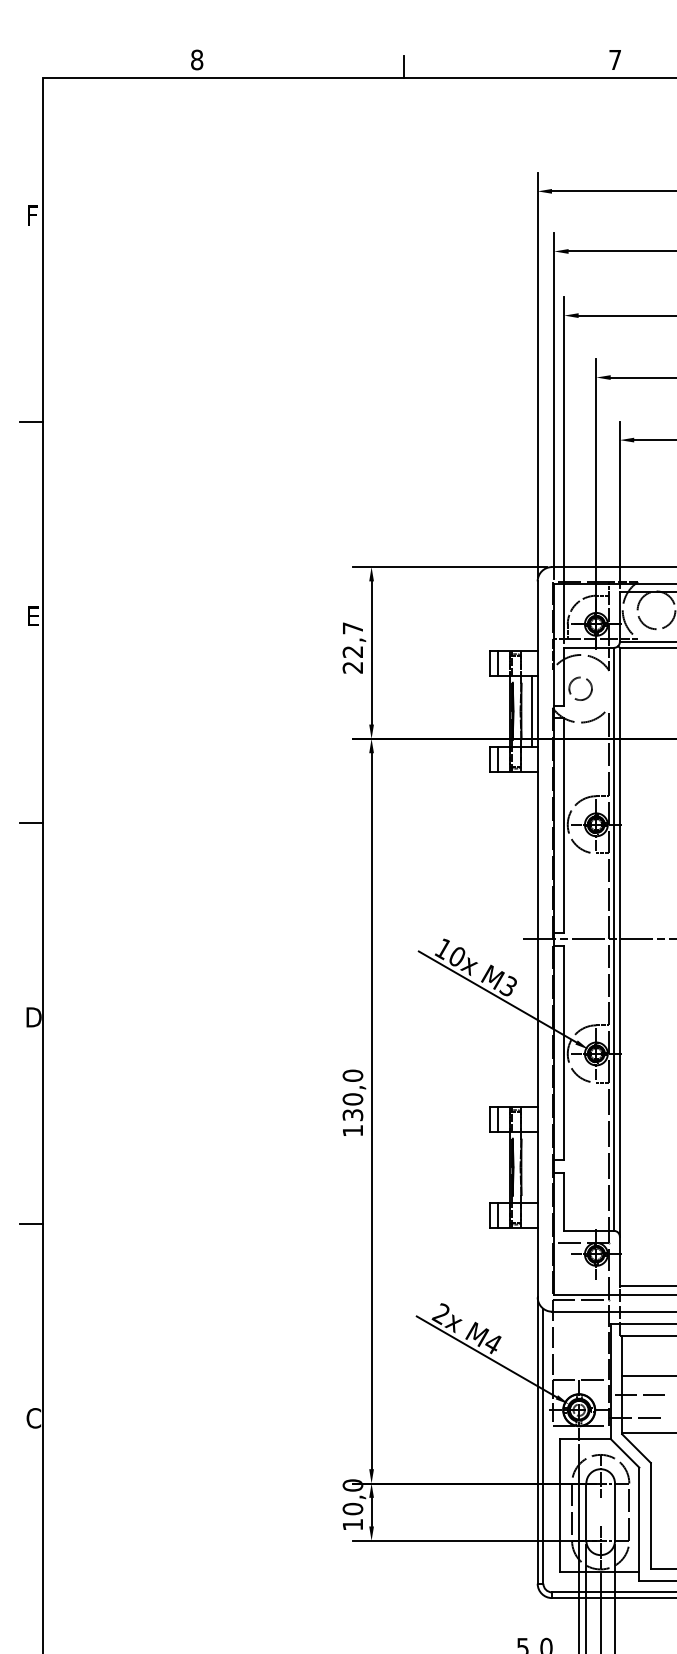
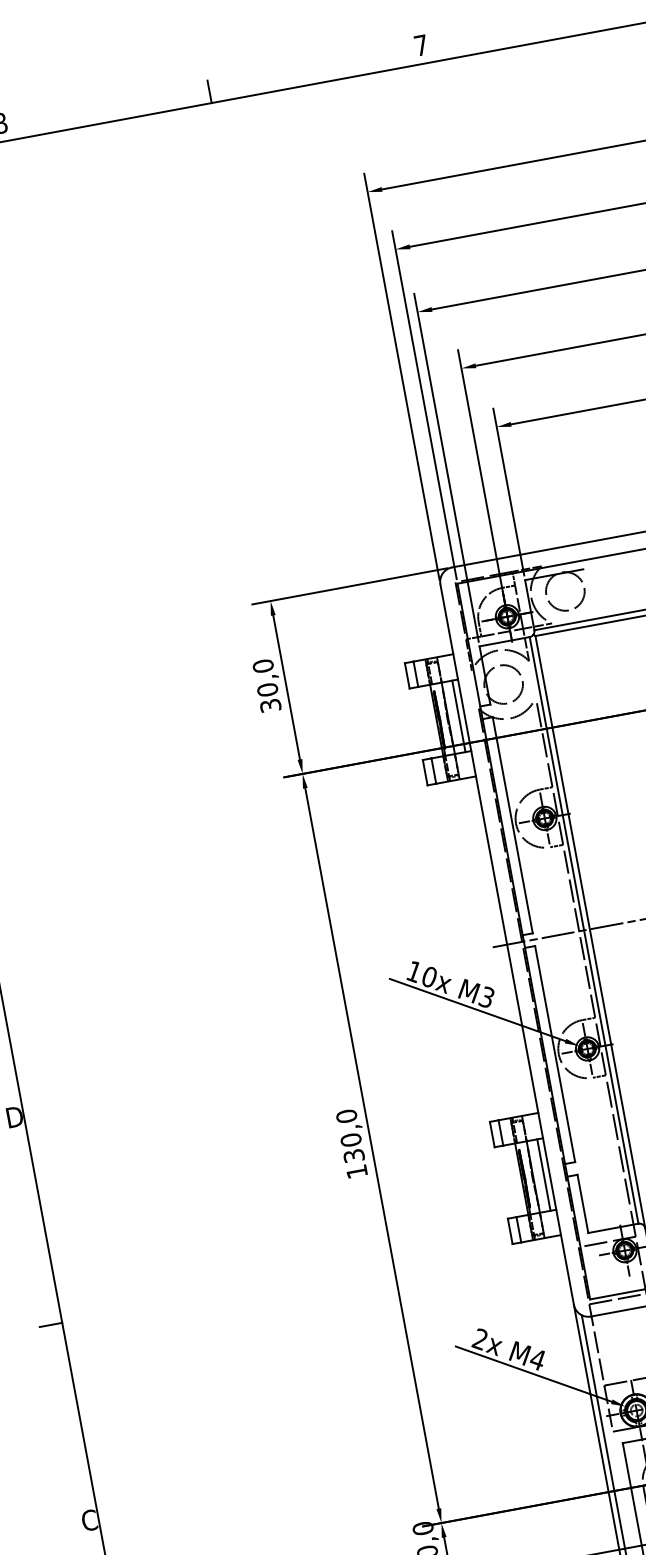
text: (352, 647) -> (266, 685), 22,7 -> 30,0
circle: (580, 688) -> (503, 684), size x1.67
line: (531, 1166) -> (543, 1174), added

